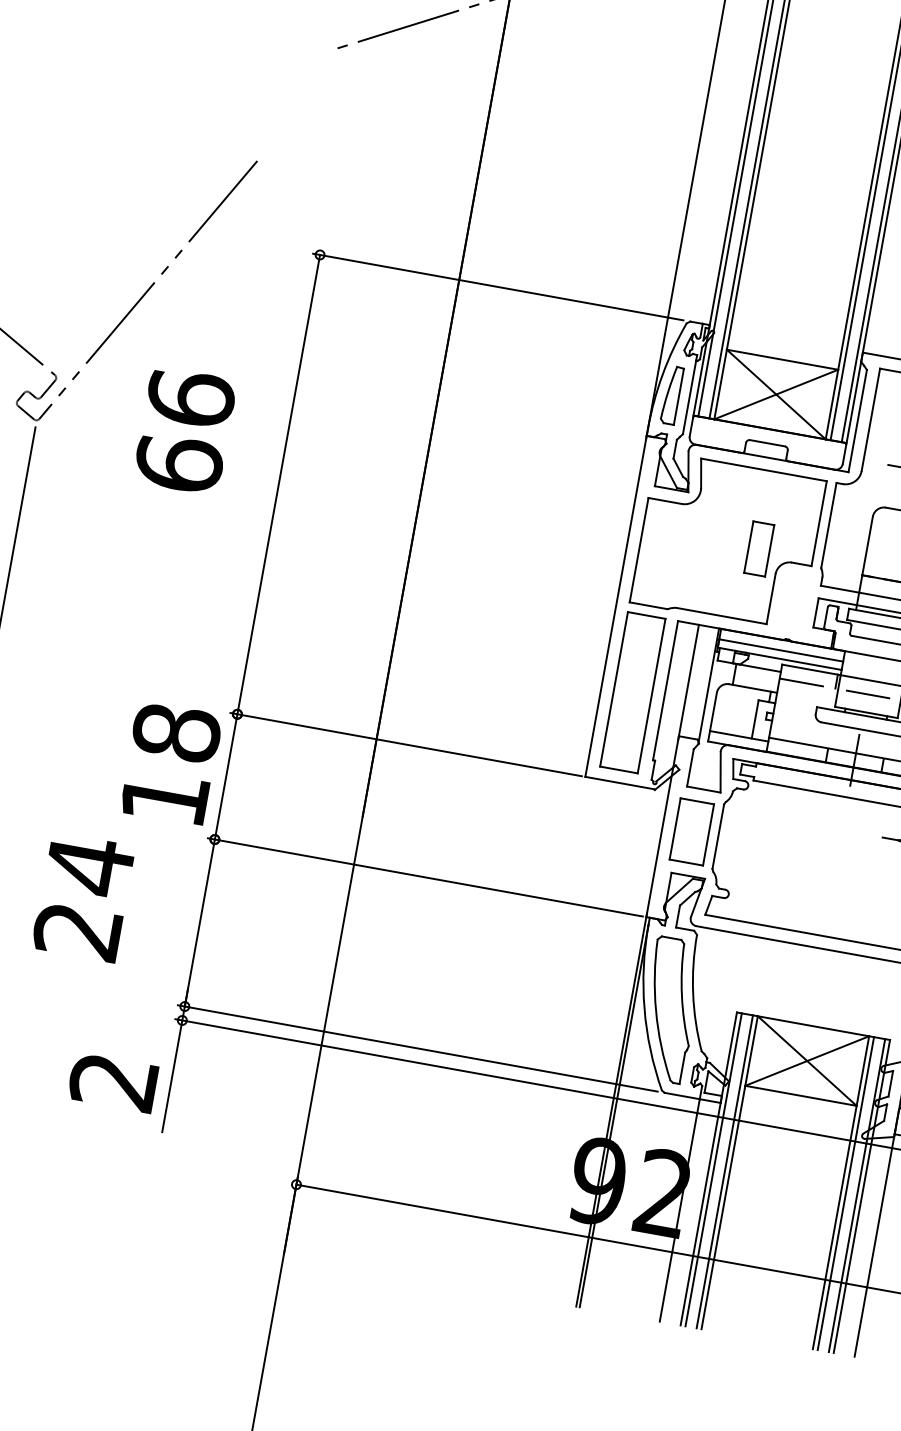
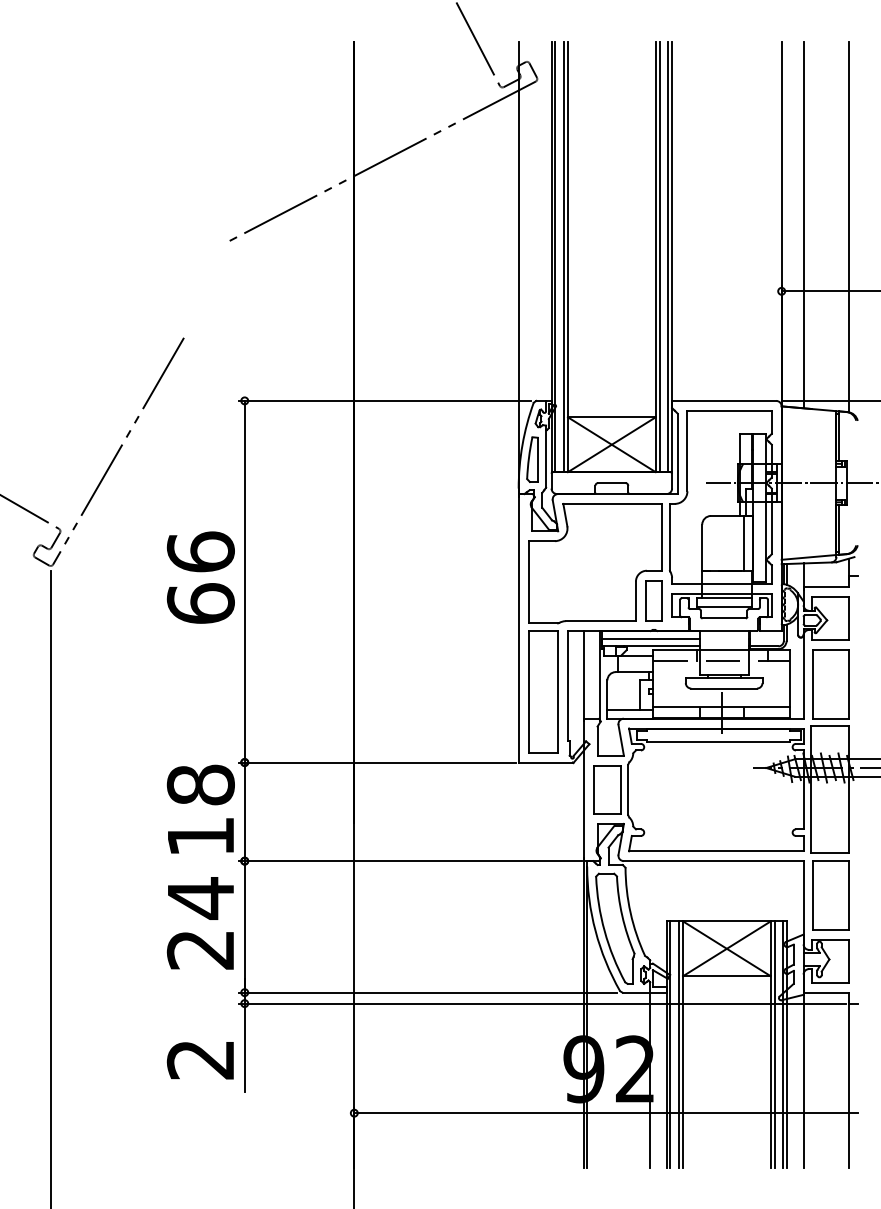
text: (184, 430) -> (200, 577), moved
part: (758, 548) -> (653, 600), moved
text: (82, 897) -> (199, 923), moved

